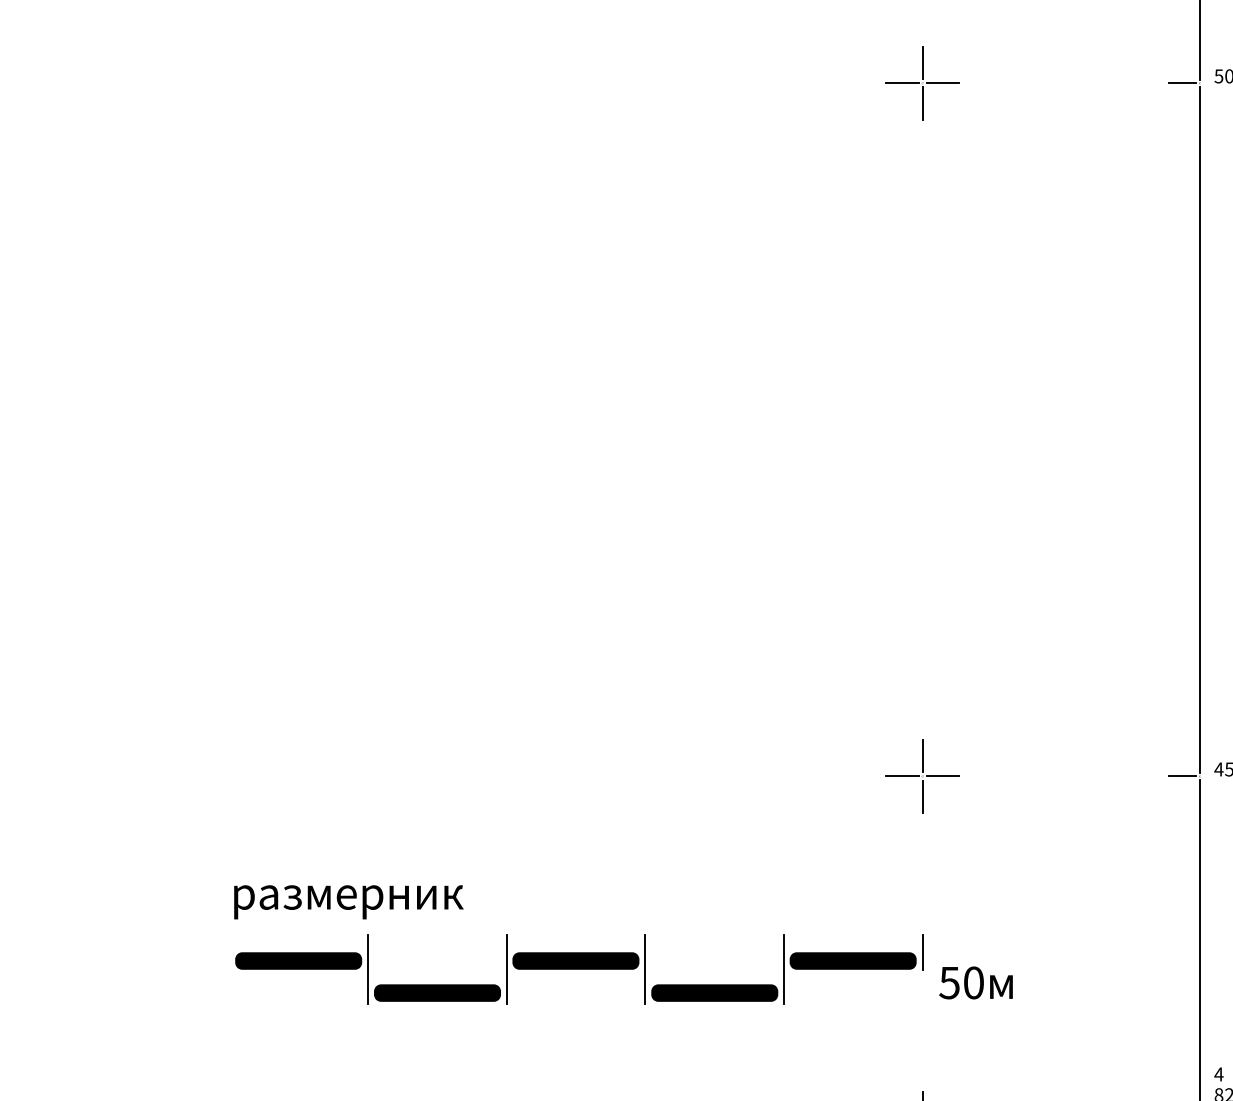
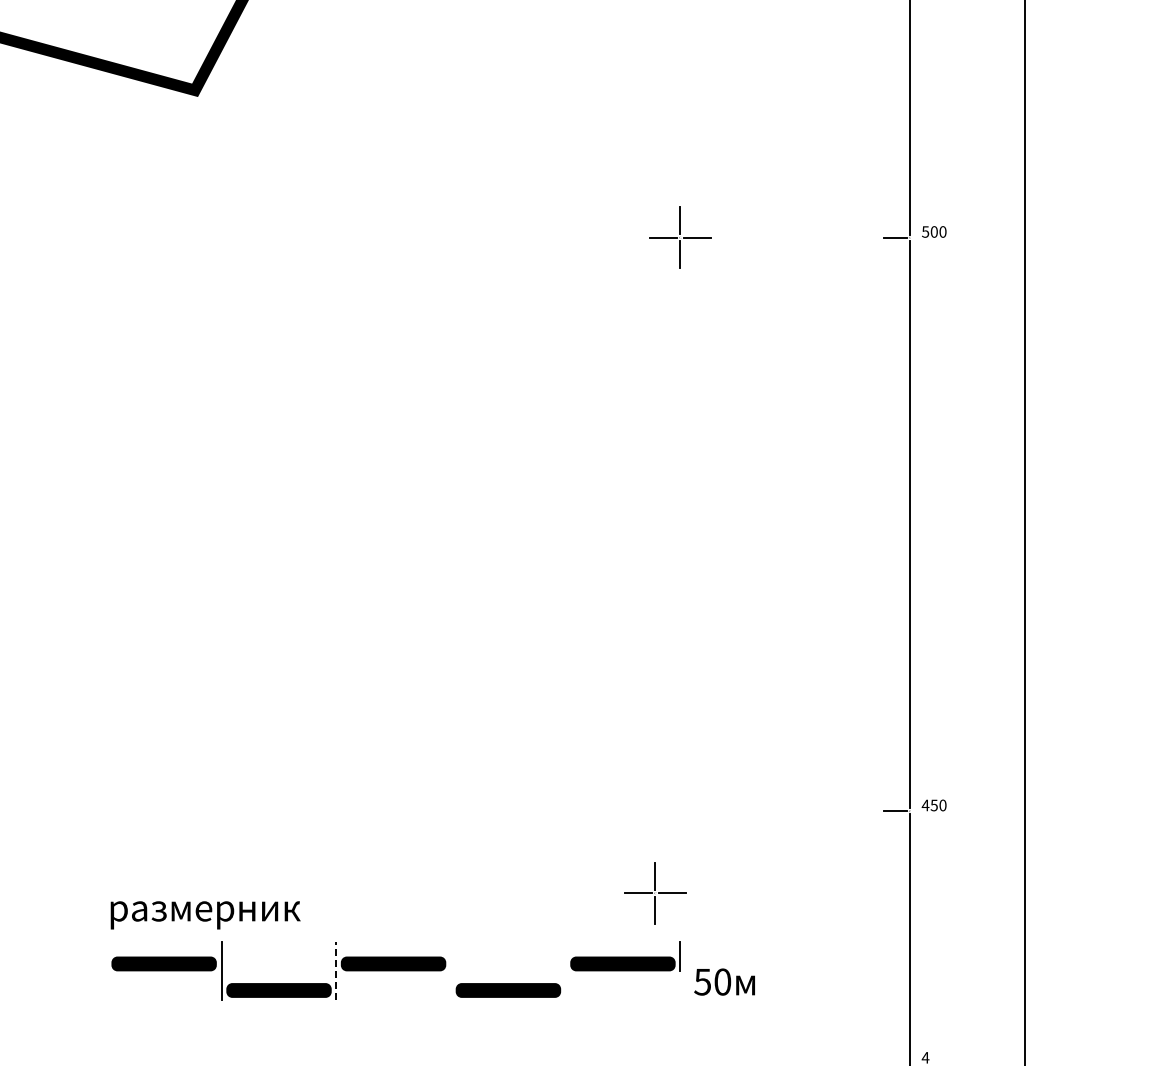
part: (922, 776) -> (655, 893), moved
line: (645, 968) -> (451, 970), removed
line: (783, 968) -> (565, 970), removed
line: (506, 970) -> (336, 971), solid -> dashed

